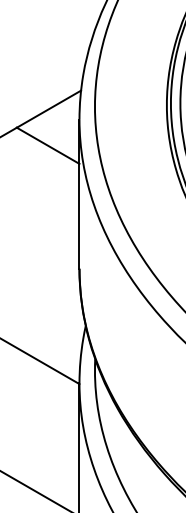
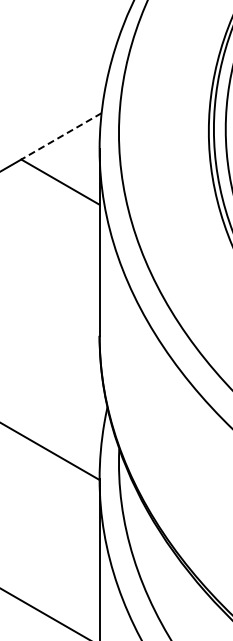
line: (49, 109) -> (61, 136), solid -> dashed

